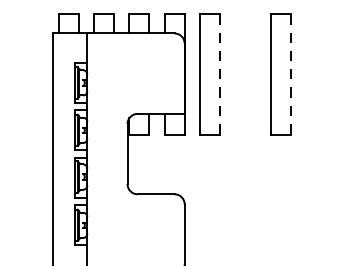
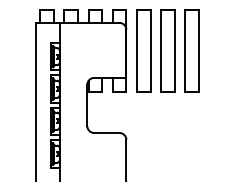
part: (244, 73) -> (167, 50), added
line: (219, 75) -> (150, 51), dashed -> solid
line: (291, 75) -> (199, 51), dashed -> solid

